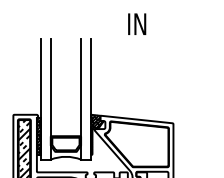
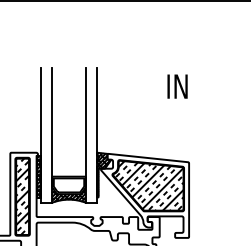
text: (137, 24) -> (177, 86), moved
hatch: (137, 144) -> (149, 185), added
hatch: (65, 153) -> (68, 195), added

